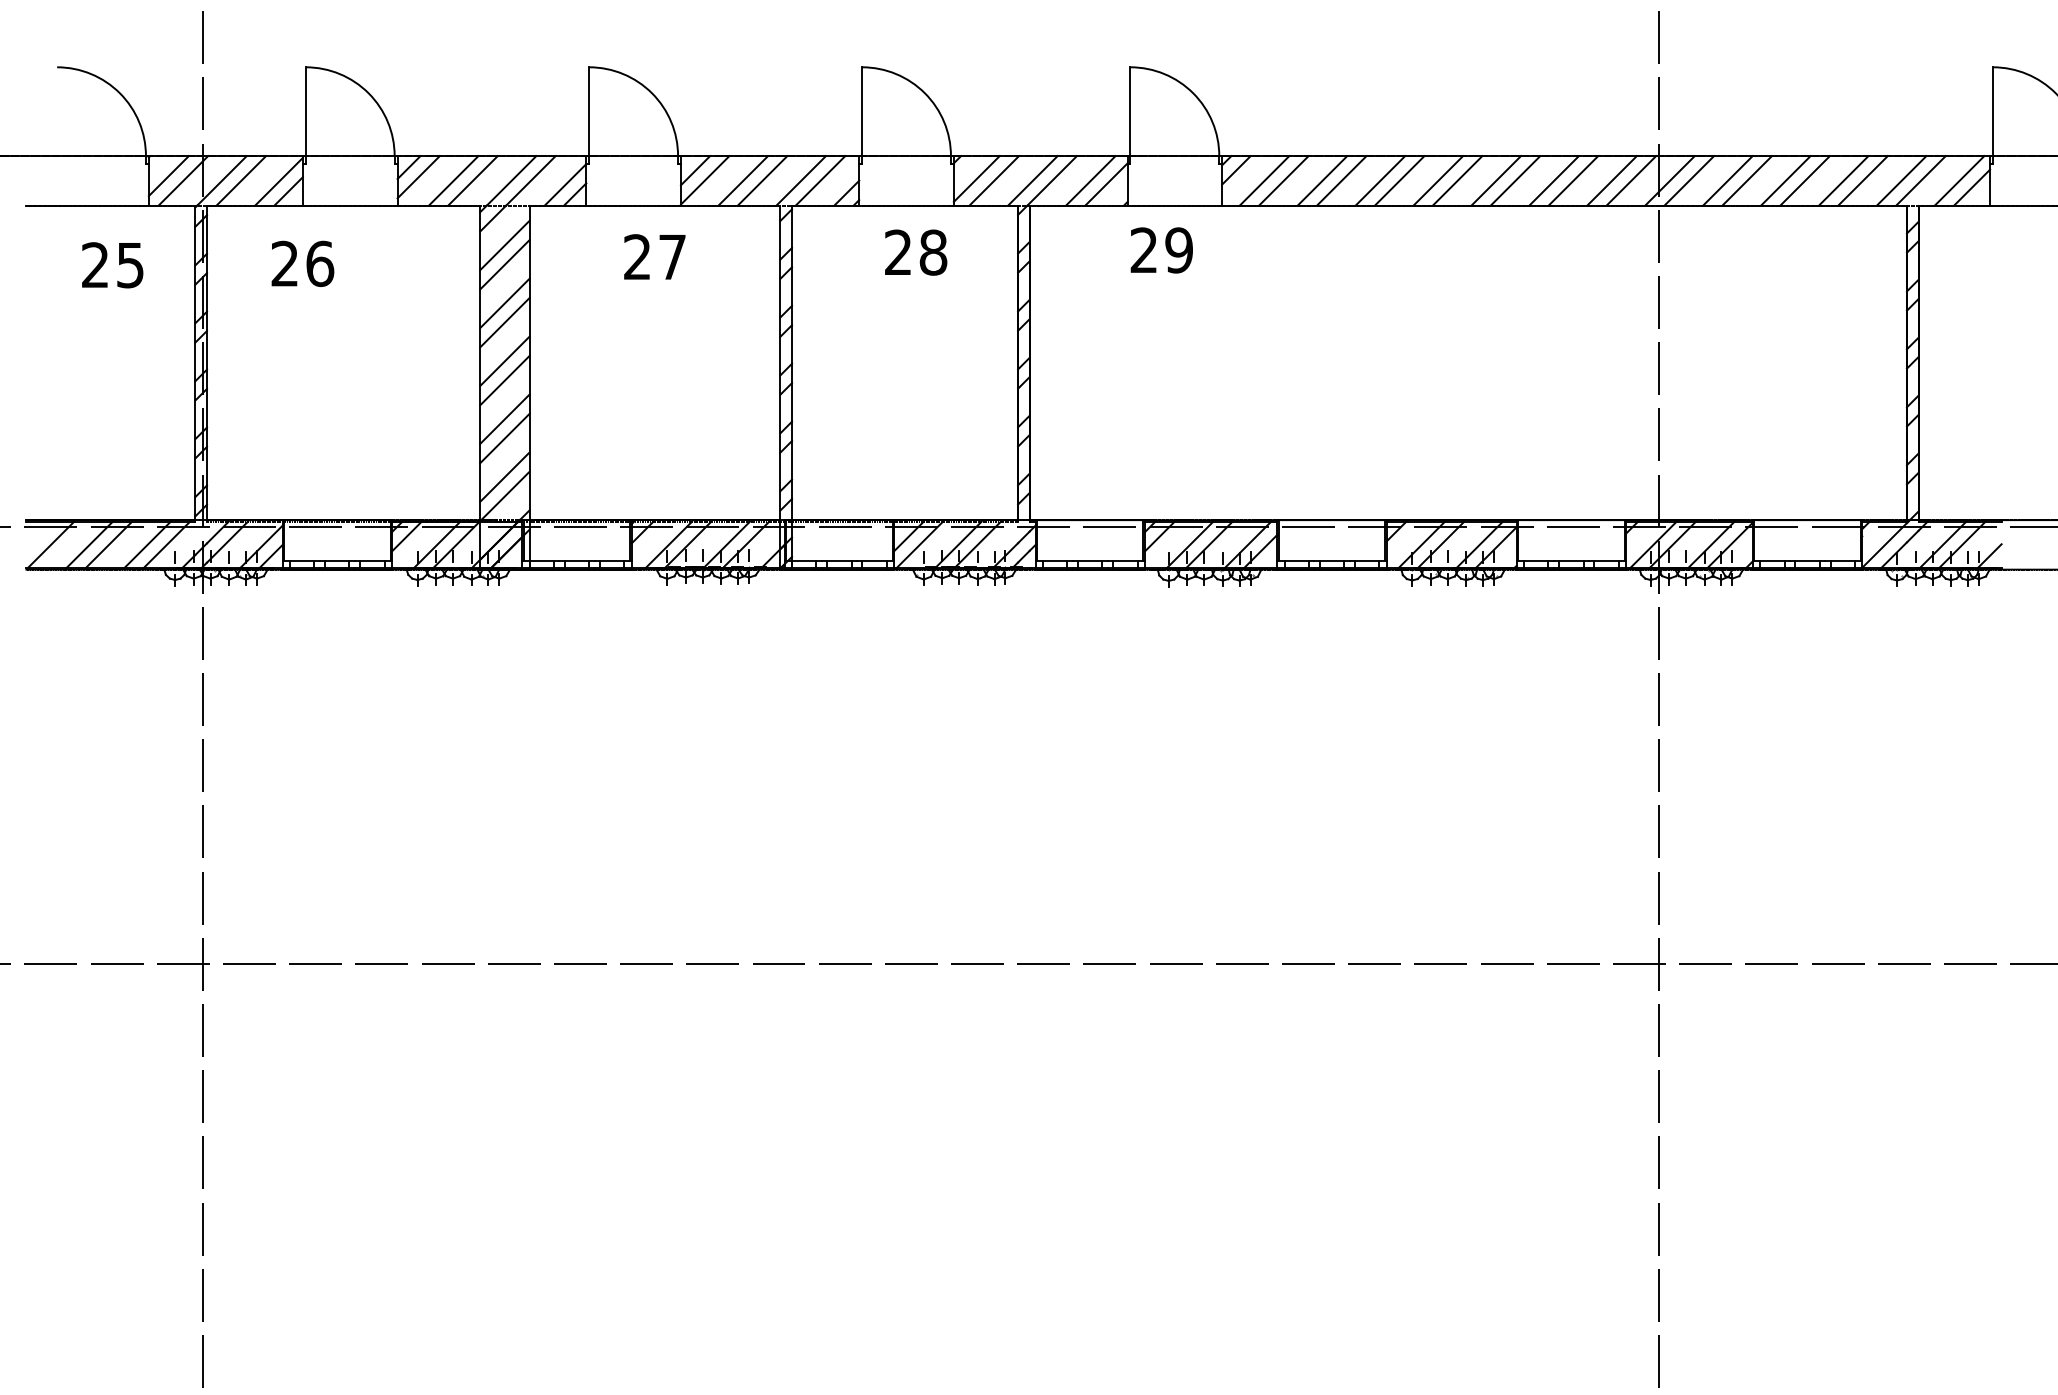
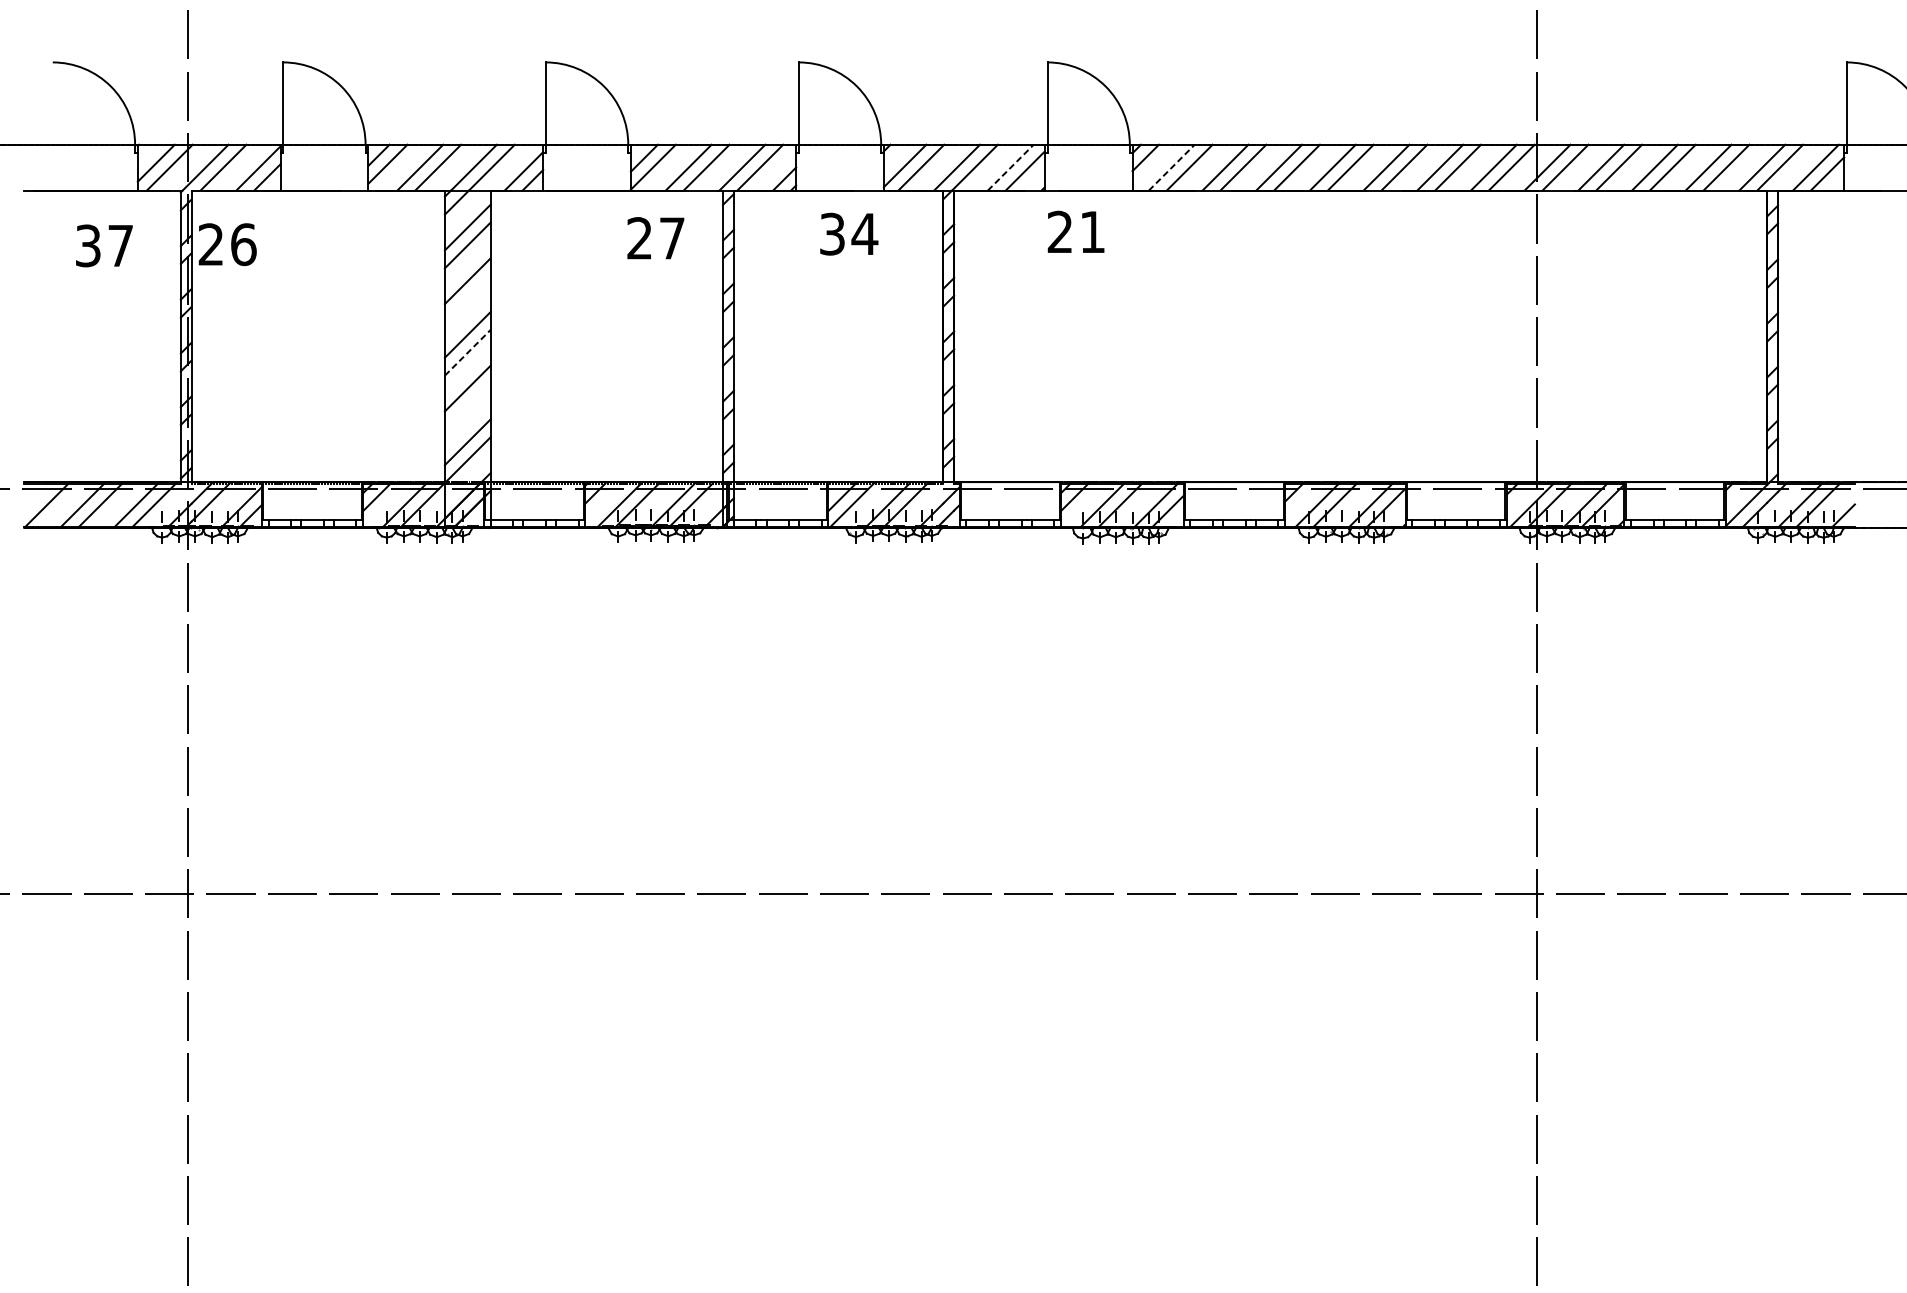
line: (1091, 180) -> (1011, 167), solid -> dashed
line: (1264, 180) -> (1171, 167), solid -> dashed
text: (1178, 250) -> (1092, 232), 29 -> 21
text: (916, 252) -> (849, 234), 28 -> 34
text: (654, 256) -> (655, 237), moved
text: (302, 263) -> (227, 244), moved
text: (112, 265) -> (104, 246), 25 -> 37
line: (504, 322) -> (467, 298), removed
line: (505, 380) -> (468, 352), solid -> dashed
line: (504, 438) -> (467, 406), removed

